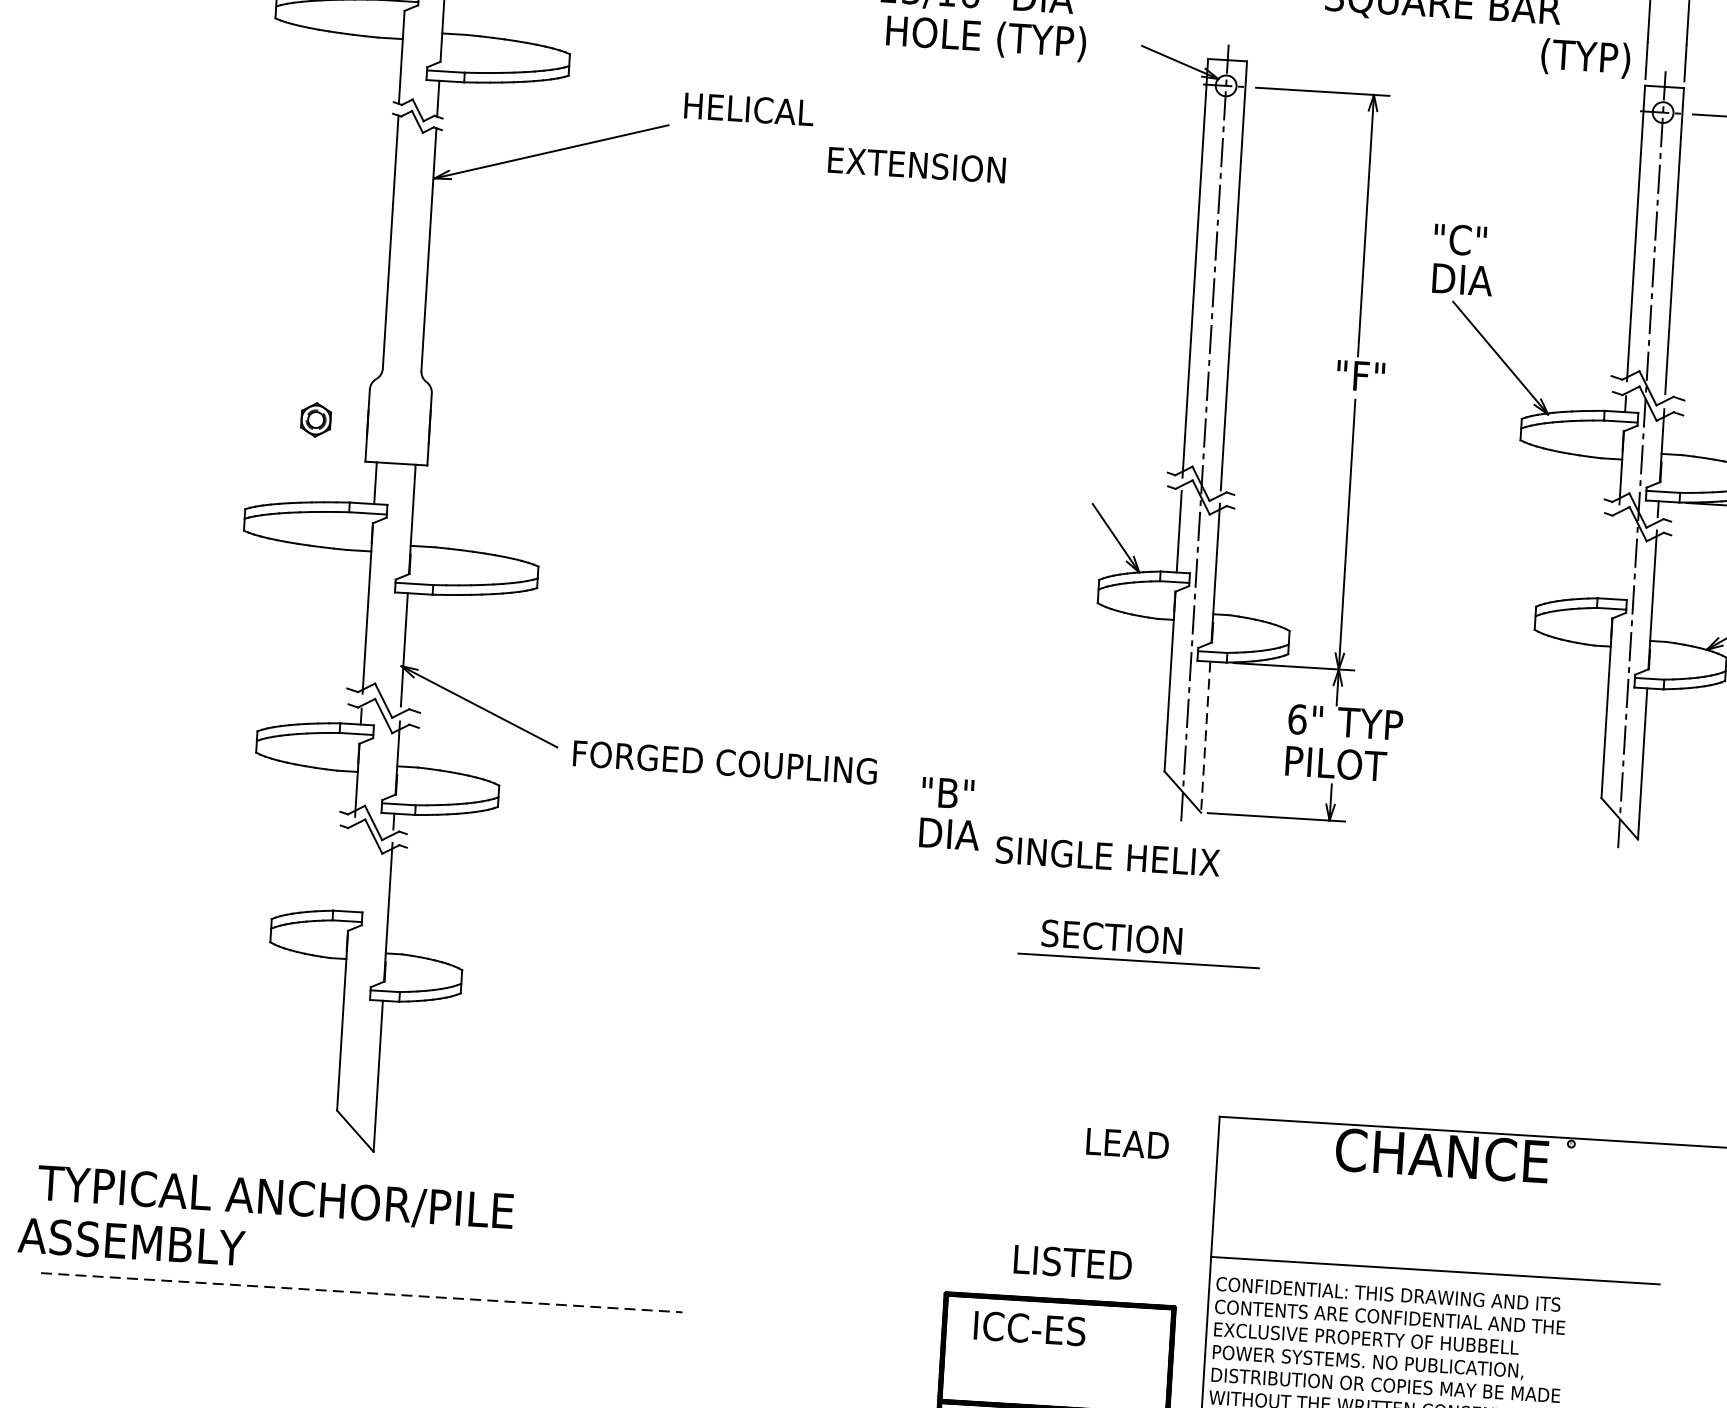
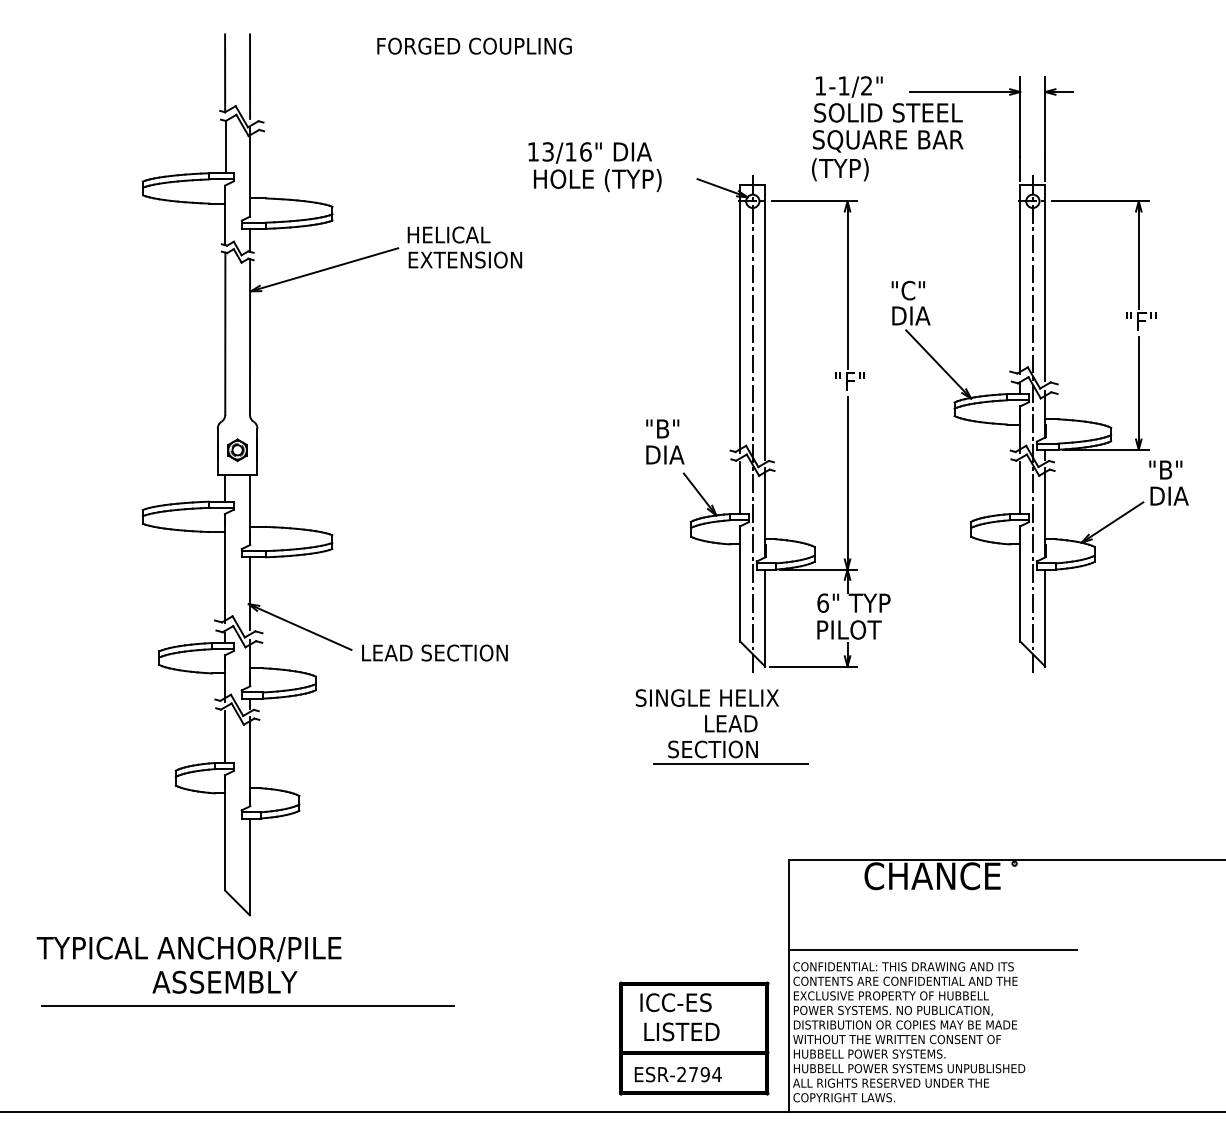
text: (1585, 58) -> (840, 169), moved
text: (917, 164) -> (465, 259), moved
part: (315, 420) -> (237, 450), moved
line: (1616, 557) -> (1020, 487), added
line: (1206, 737) -> (765, 618), dashed -> solid
text: (727, 761) -> (460, 652), FORGED COUPLING -> LEAD SECTION
text: (951, 813) -> (665, 441), moved
line: (352, 870) -> (225, 736), added
text: (1128, 1143) -> (731, 723), moved
text: (131, 1240) -> (224, 981), moved
text: (1072, 1262) -> (681, 1031), moved
line: (361, 1292) -> (247, 1005), dashed -> solid

